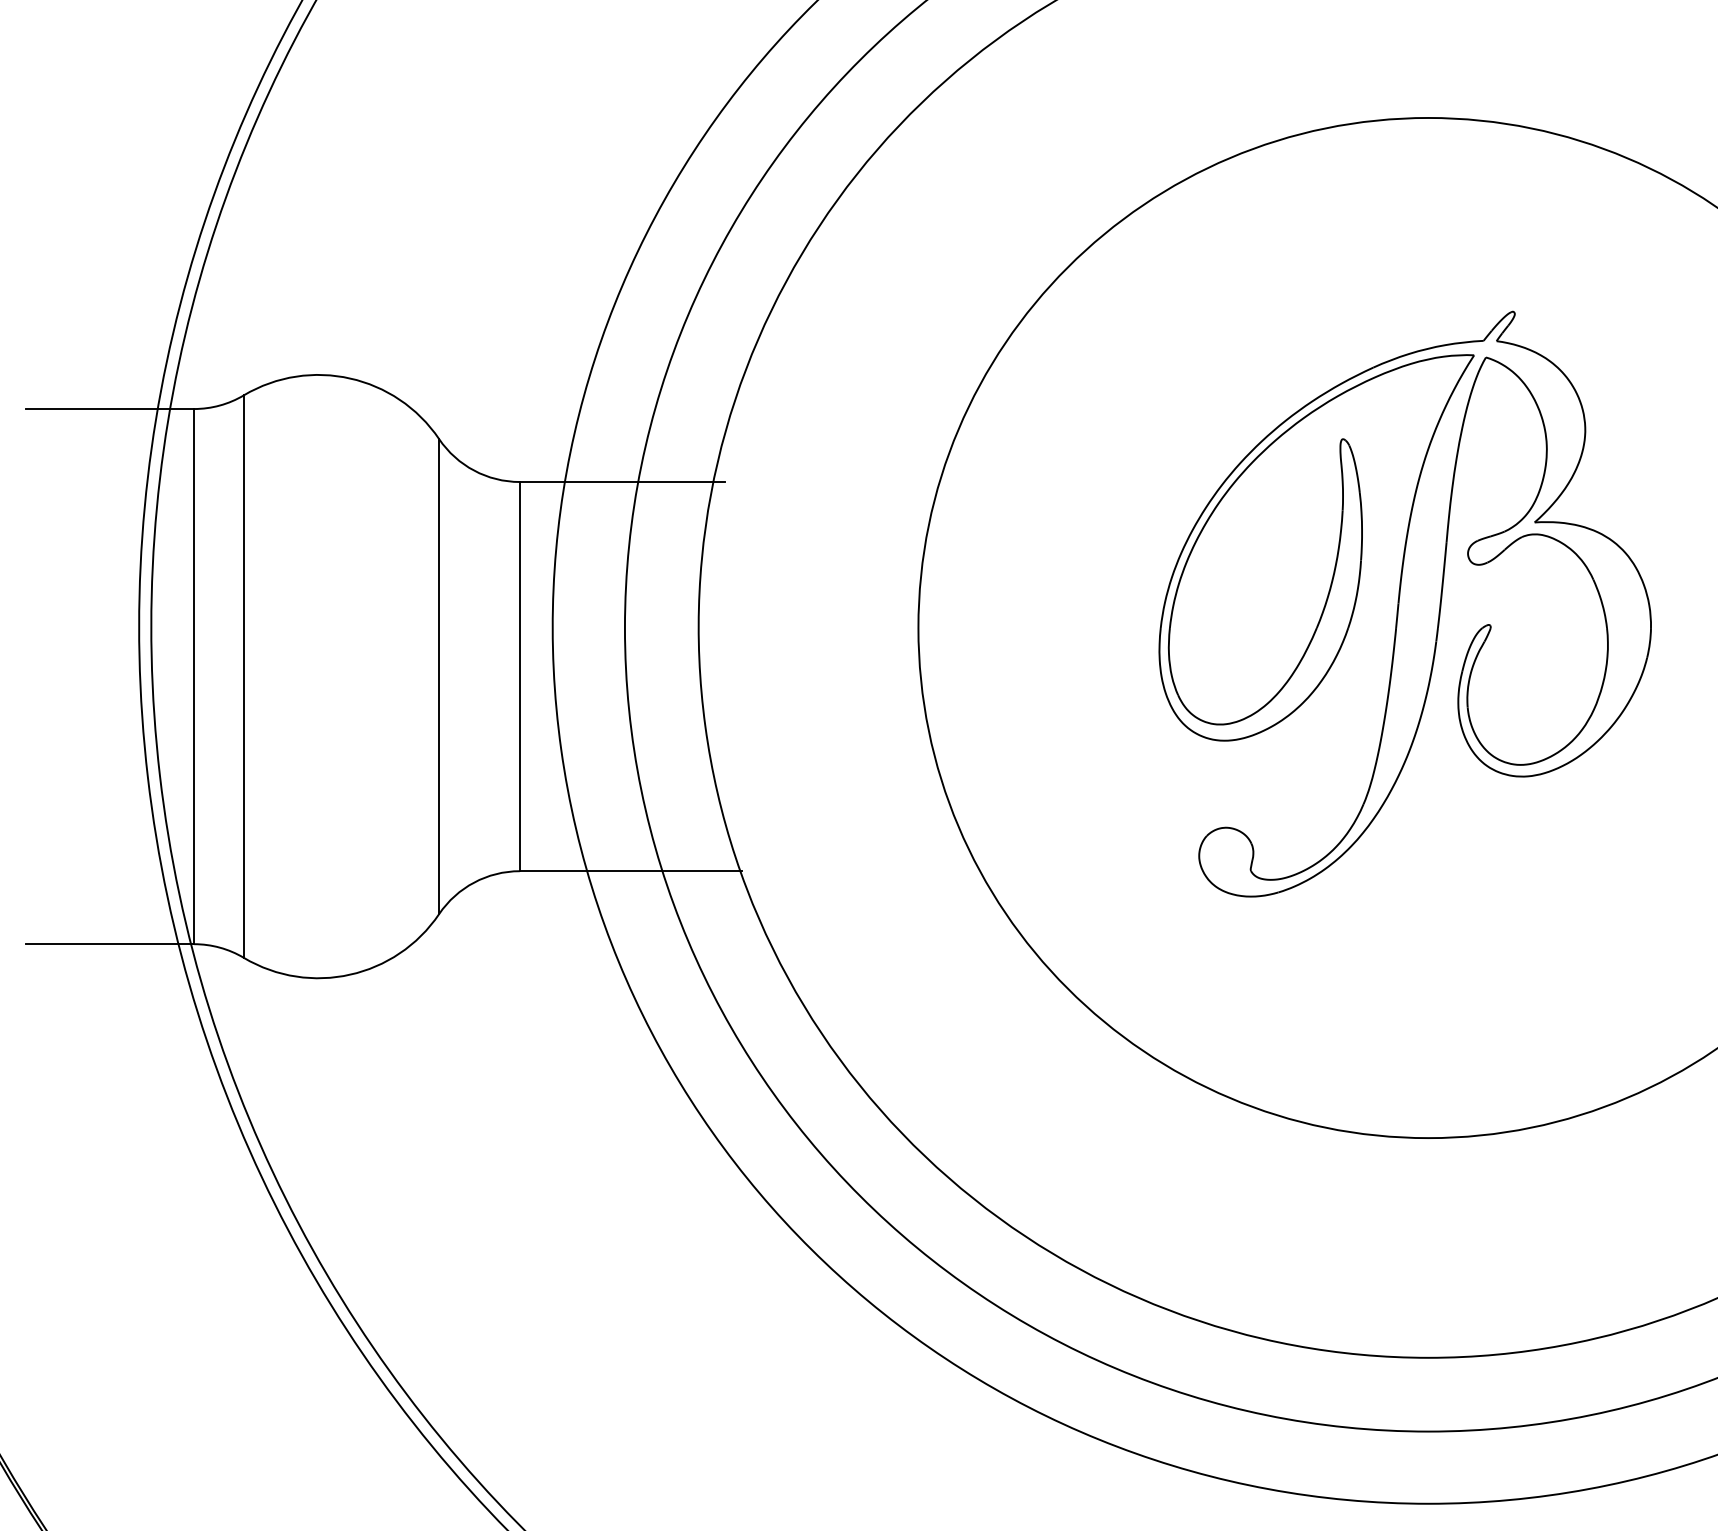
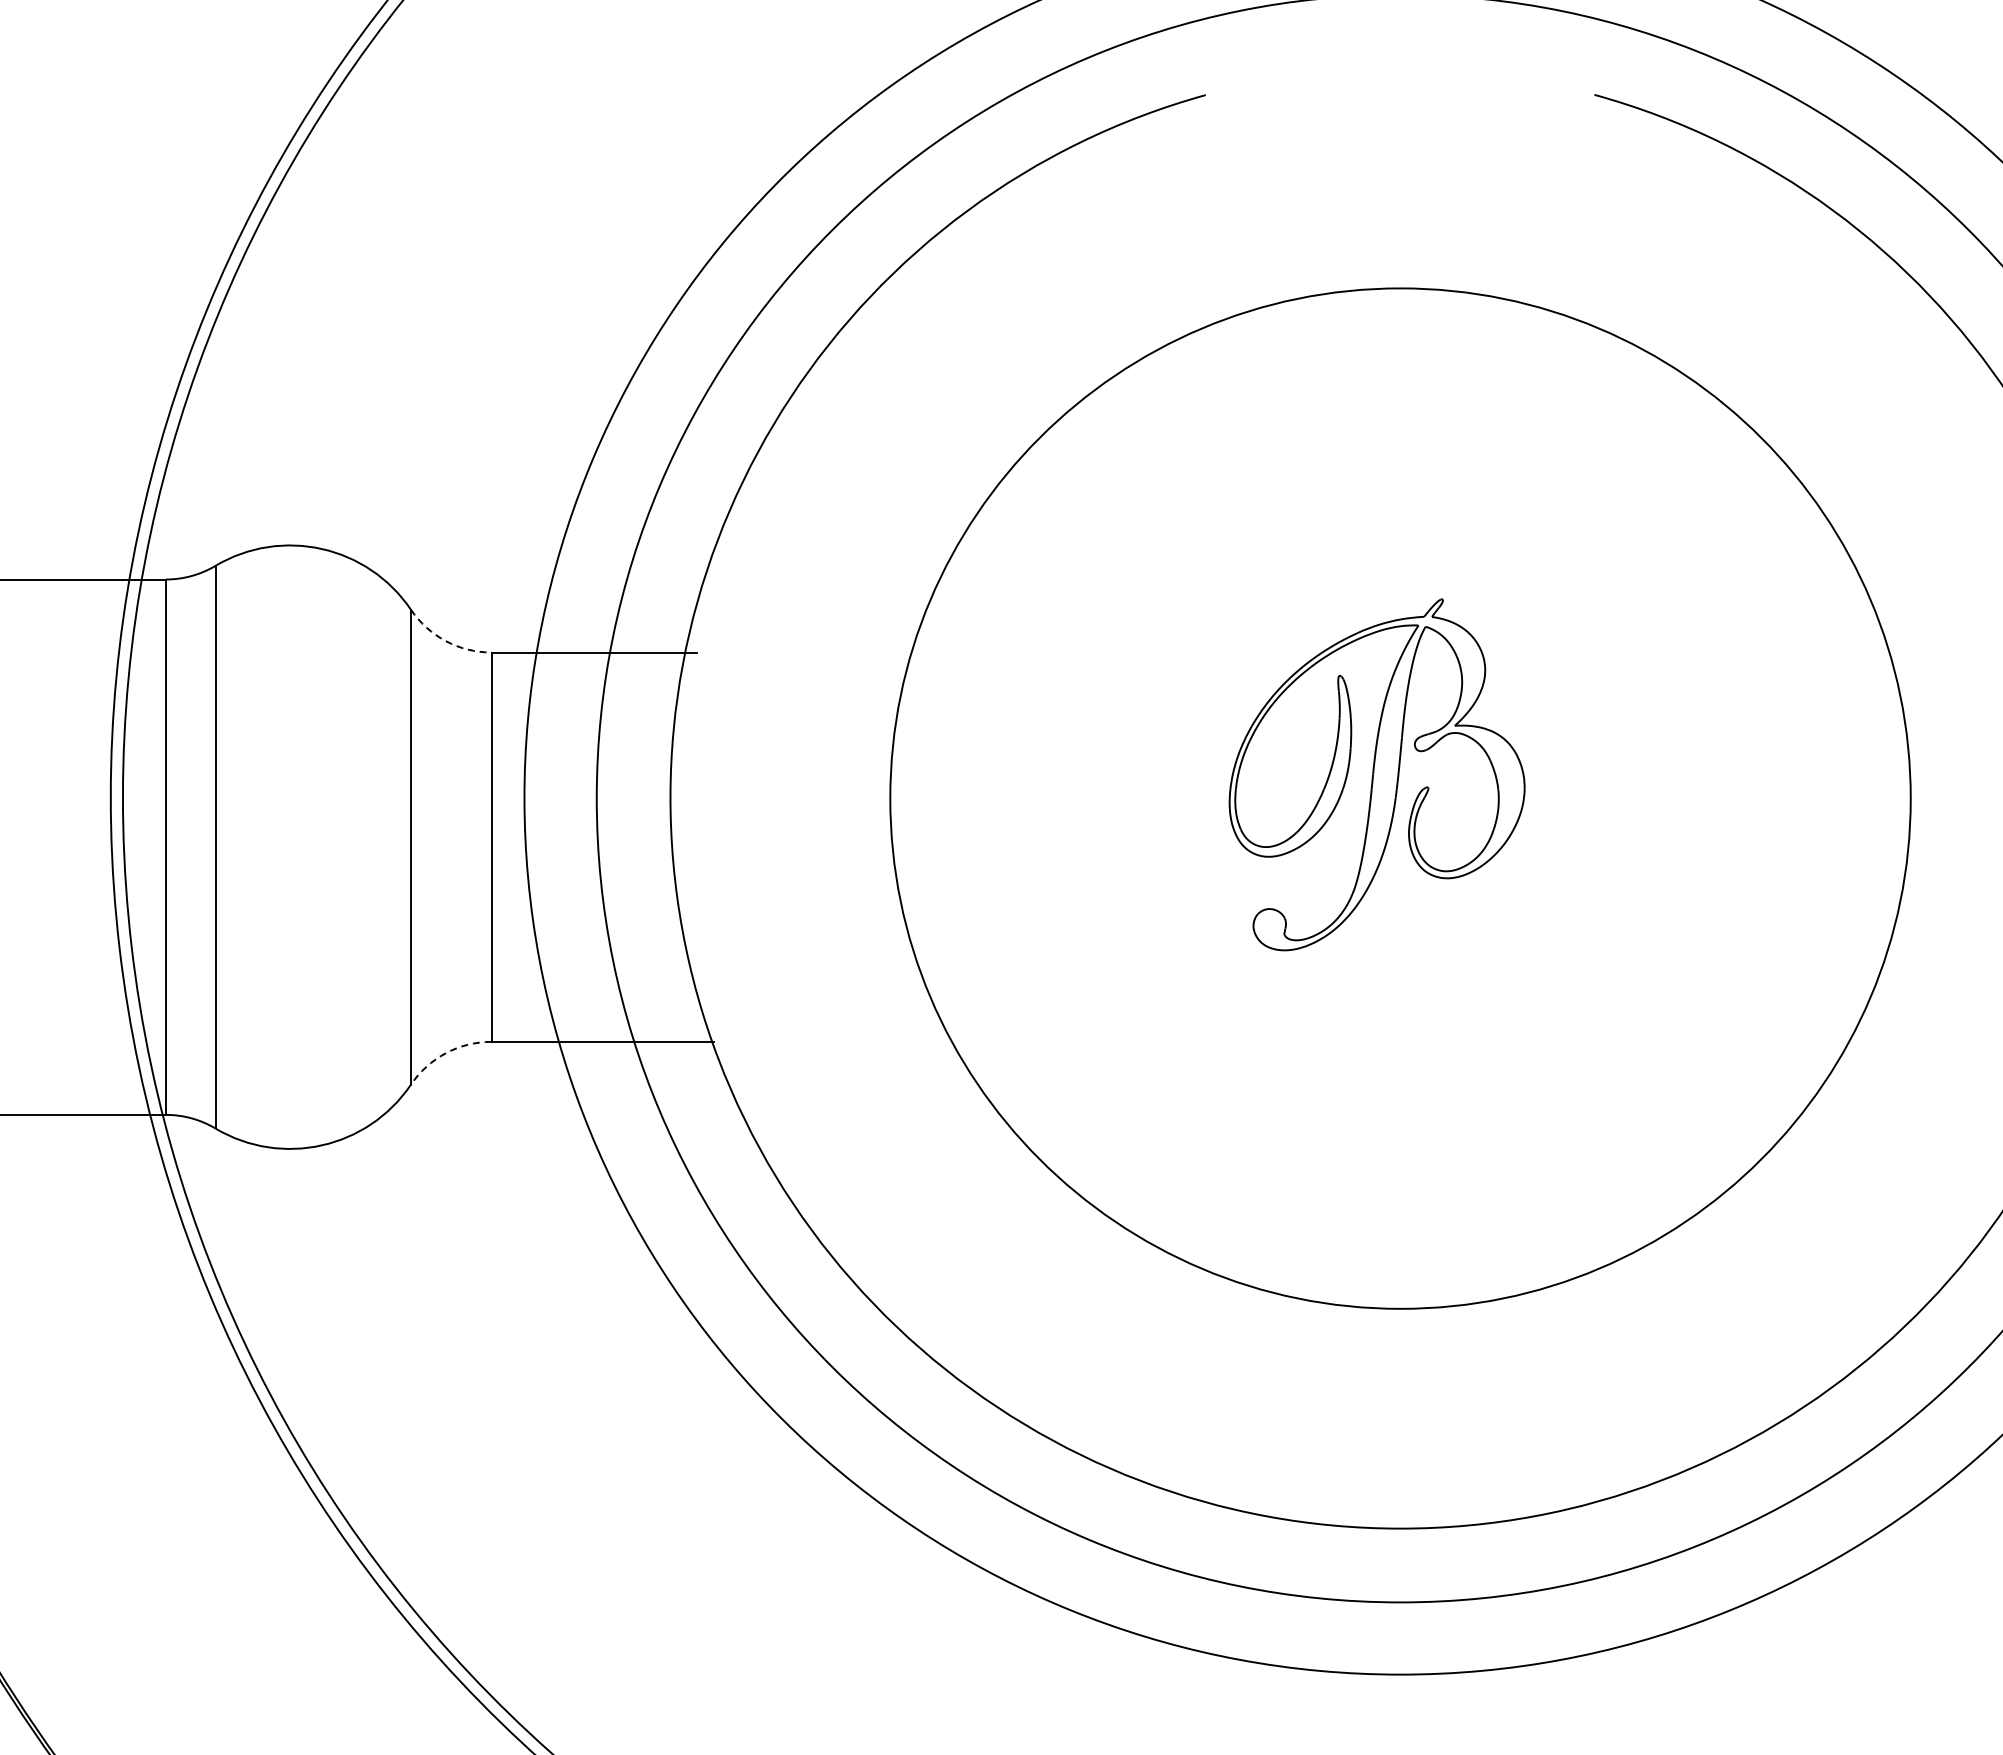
arc: (473, 470) -> (445, 641), solid -> dashed
part: (1404, 603) -> (1376, 774), size x0.6
arc: (473, 882) -> (445, 1053), solid -> dashed

